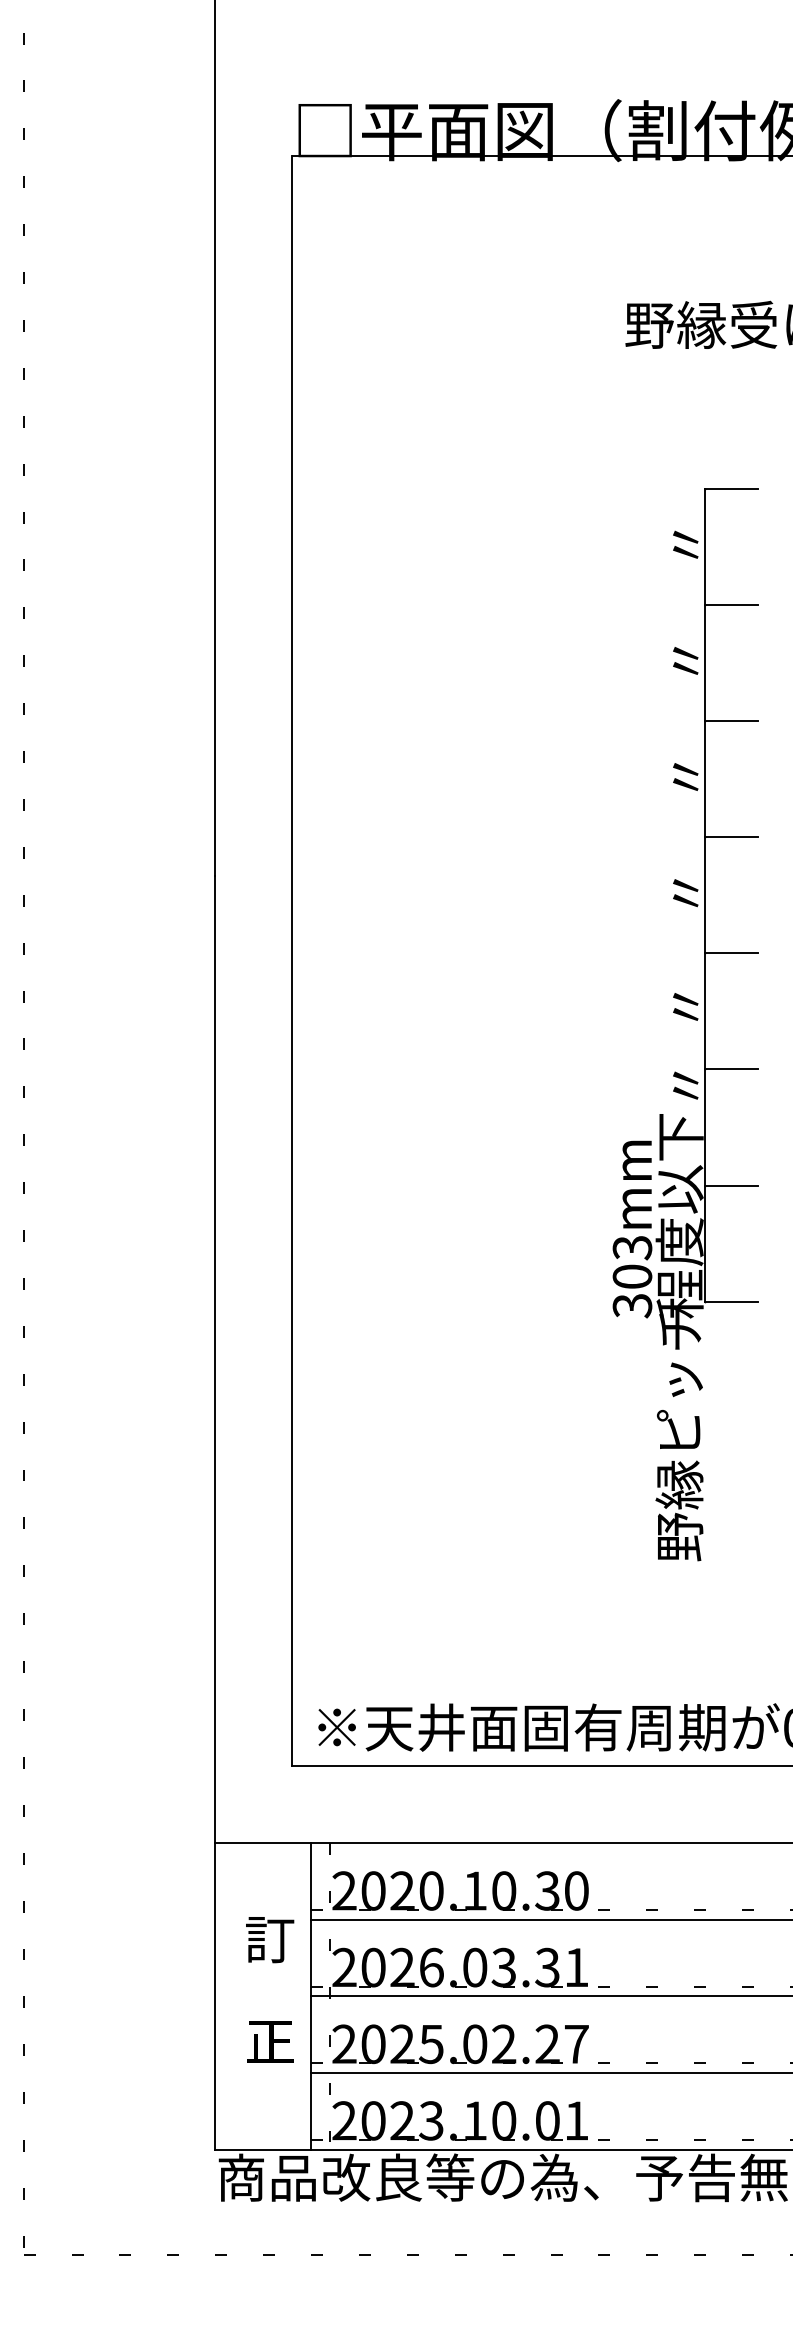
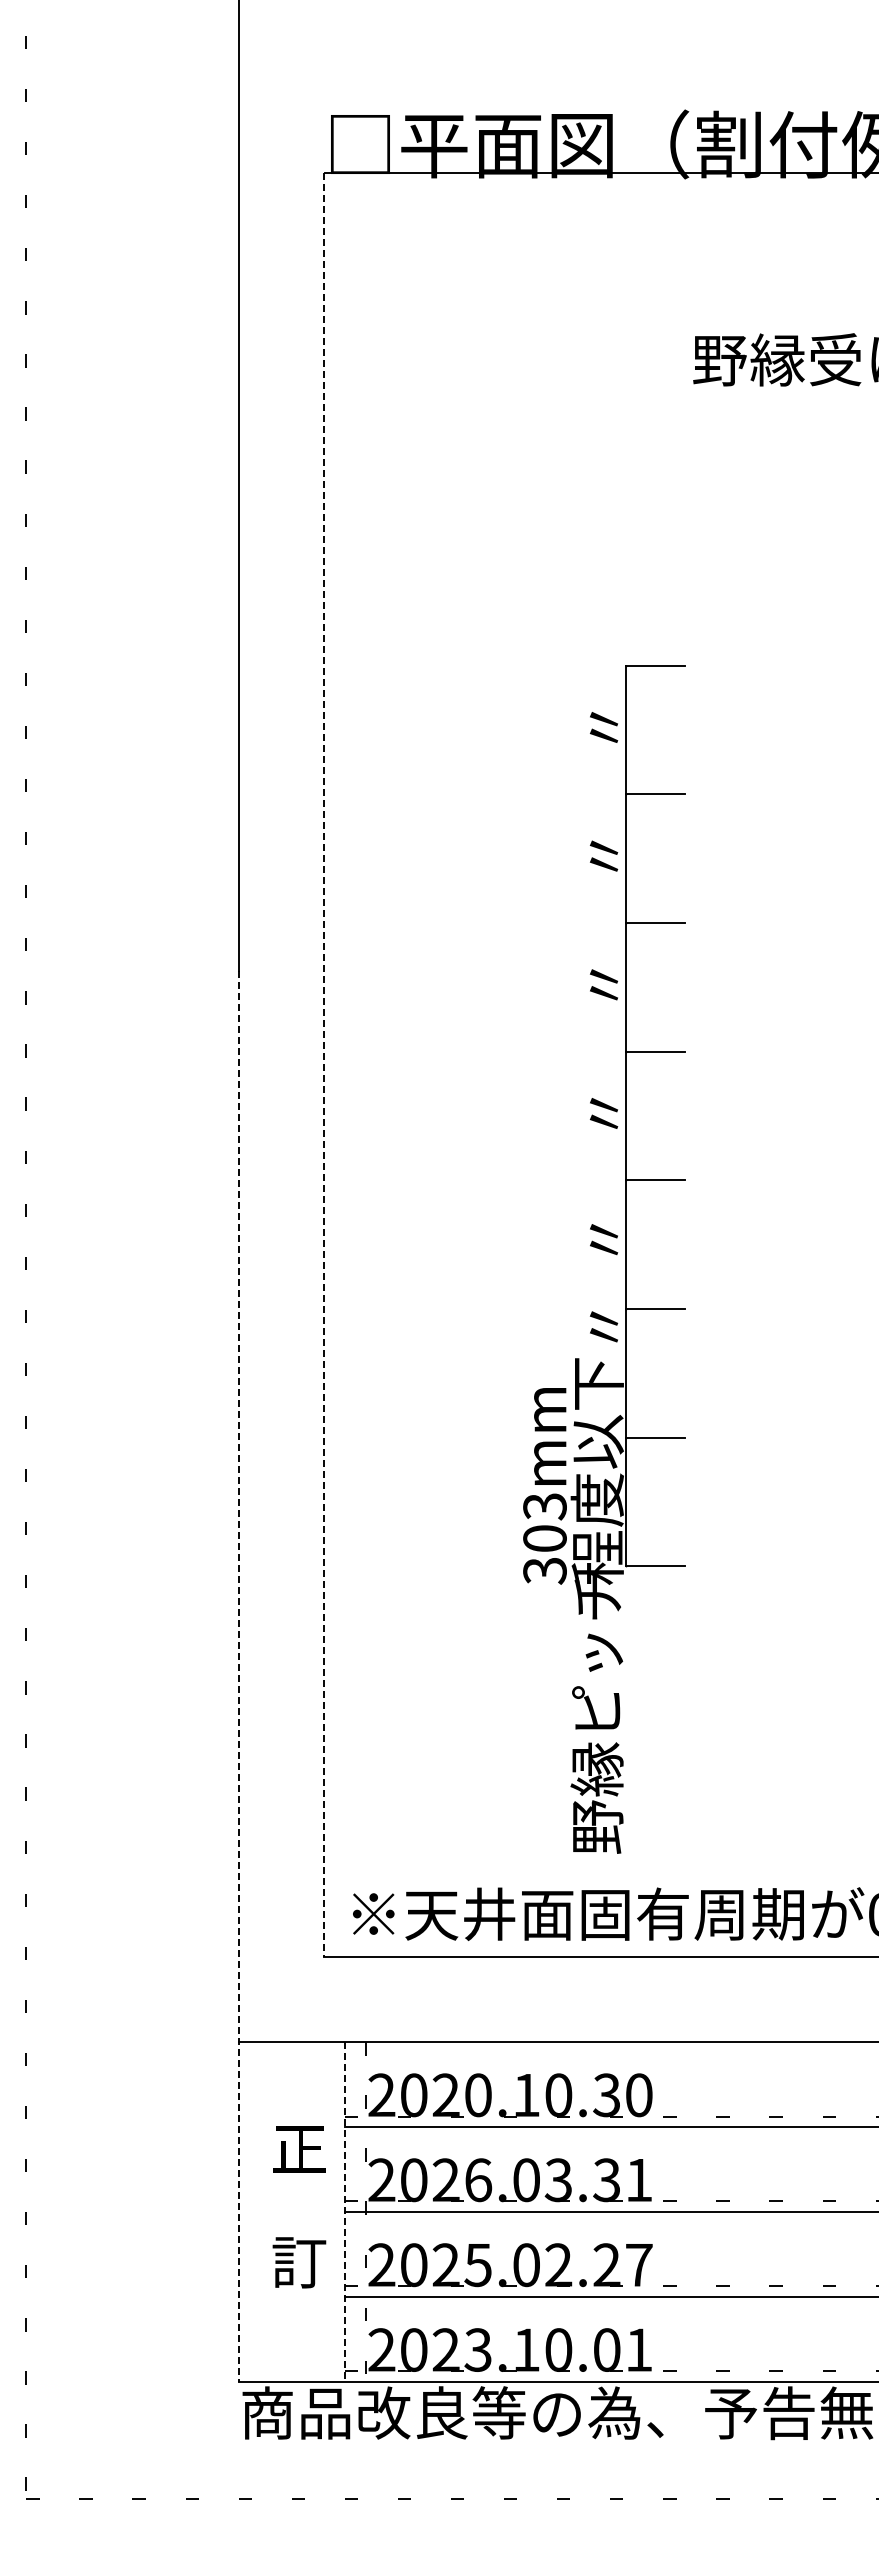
line: (291, 961) -> (323, 1065), solid -> dashed
part: (687, 1017) -> (605, 1251), moved
line: (215, 1513) -> (238, 1676), solid -> dashed
text: (270, 1939) -> (299, 2149), 訂 -> 正
line: (310, 1996) -> (344, 2212), solid -> dashed
text: (270, 2041) -> (299, 2262), 正 -> 訂

